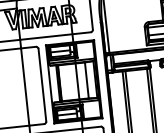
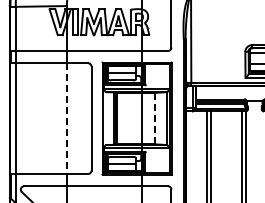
line: (87, 80) -> (155, 118), solid -> dashed
line: (25, 87) -> (66, 119), solid -> dashed

